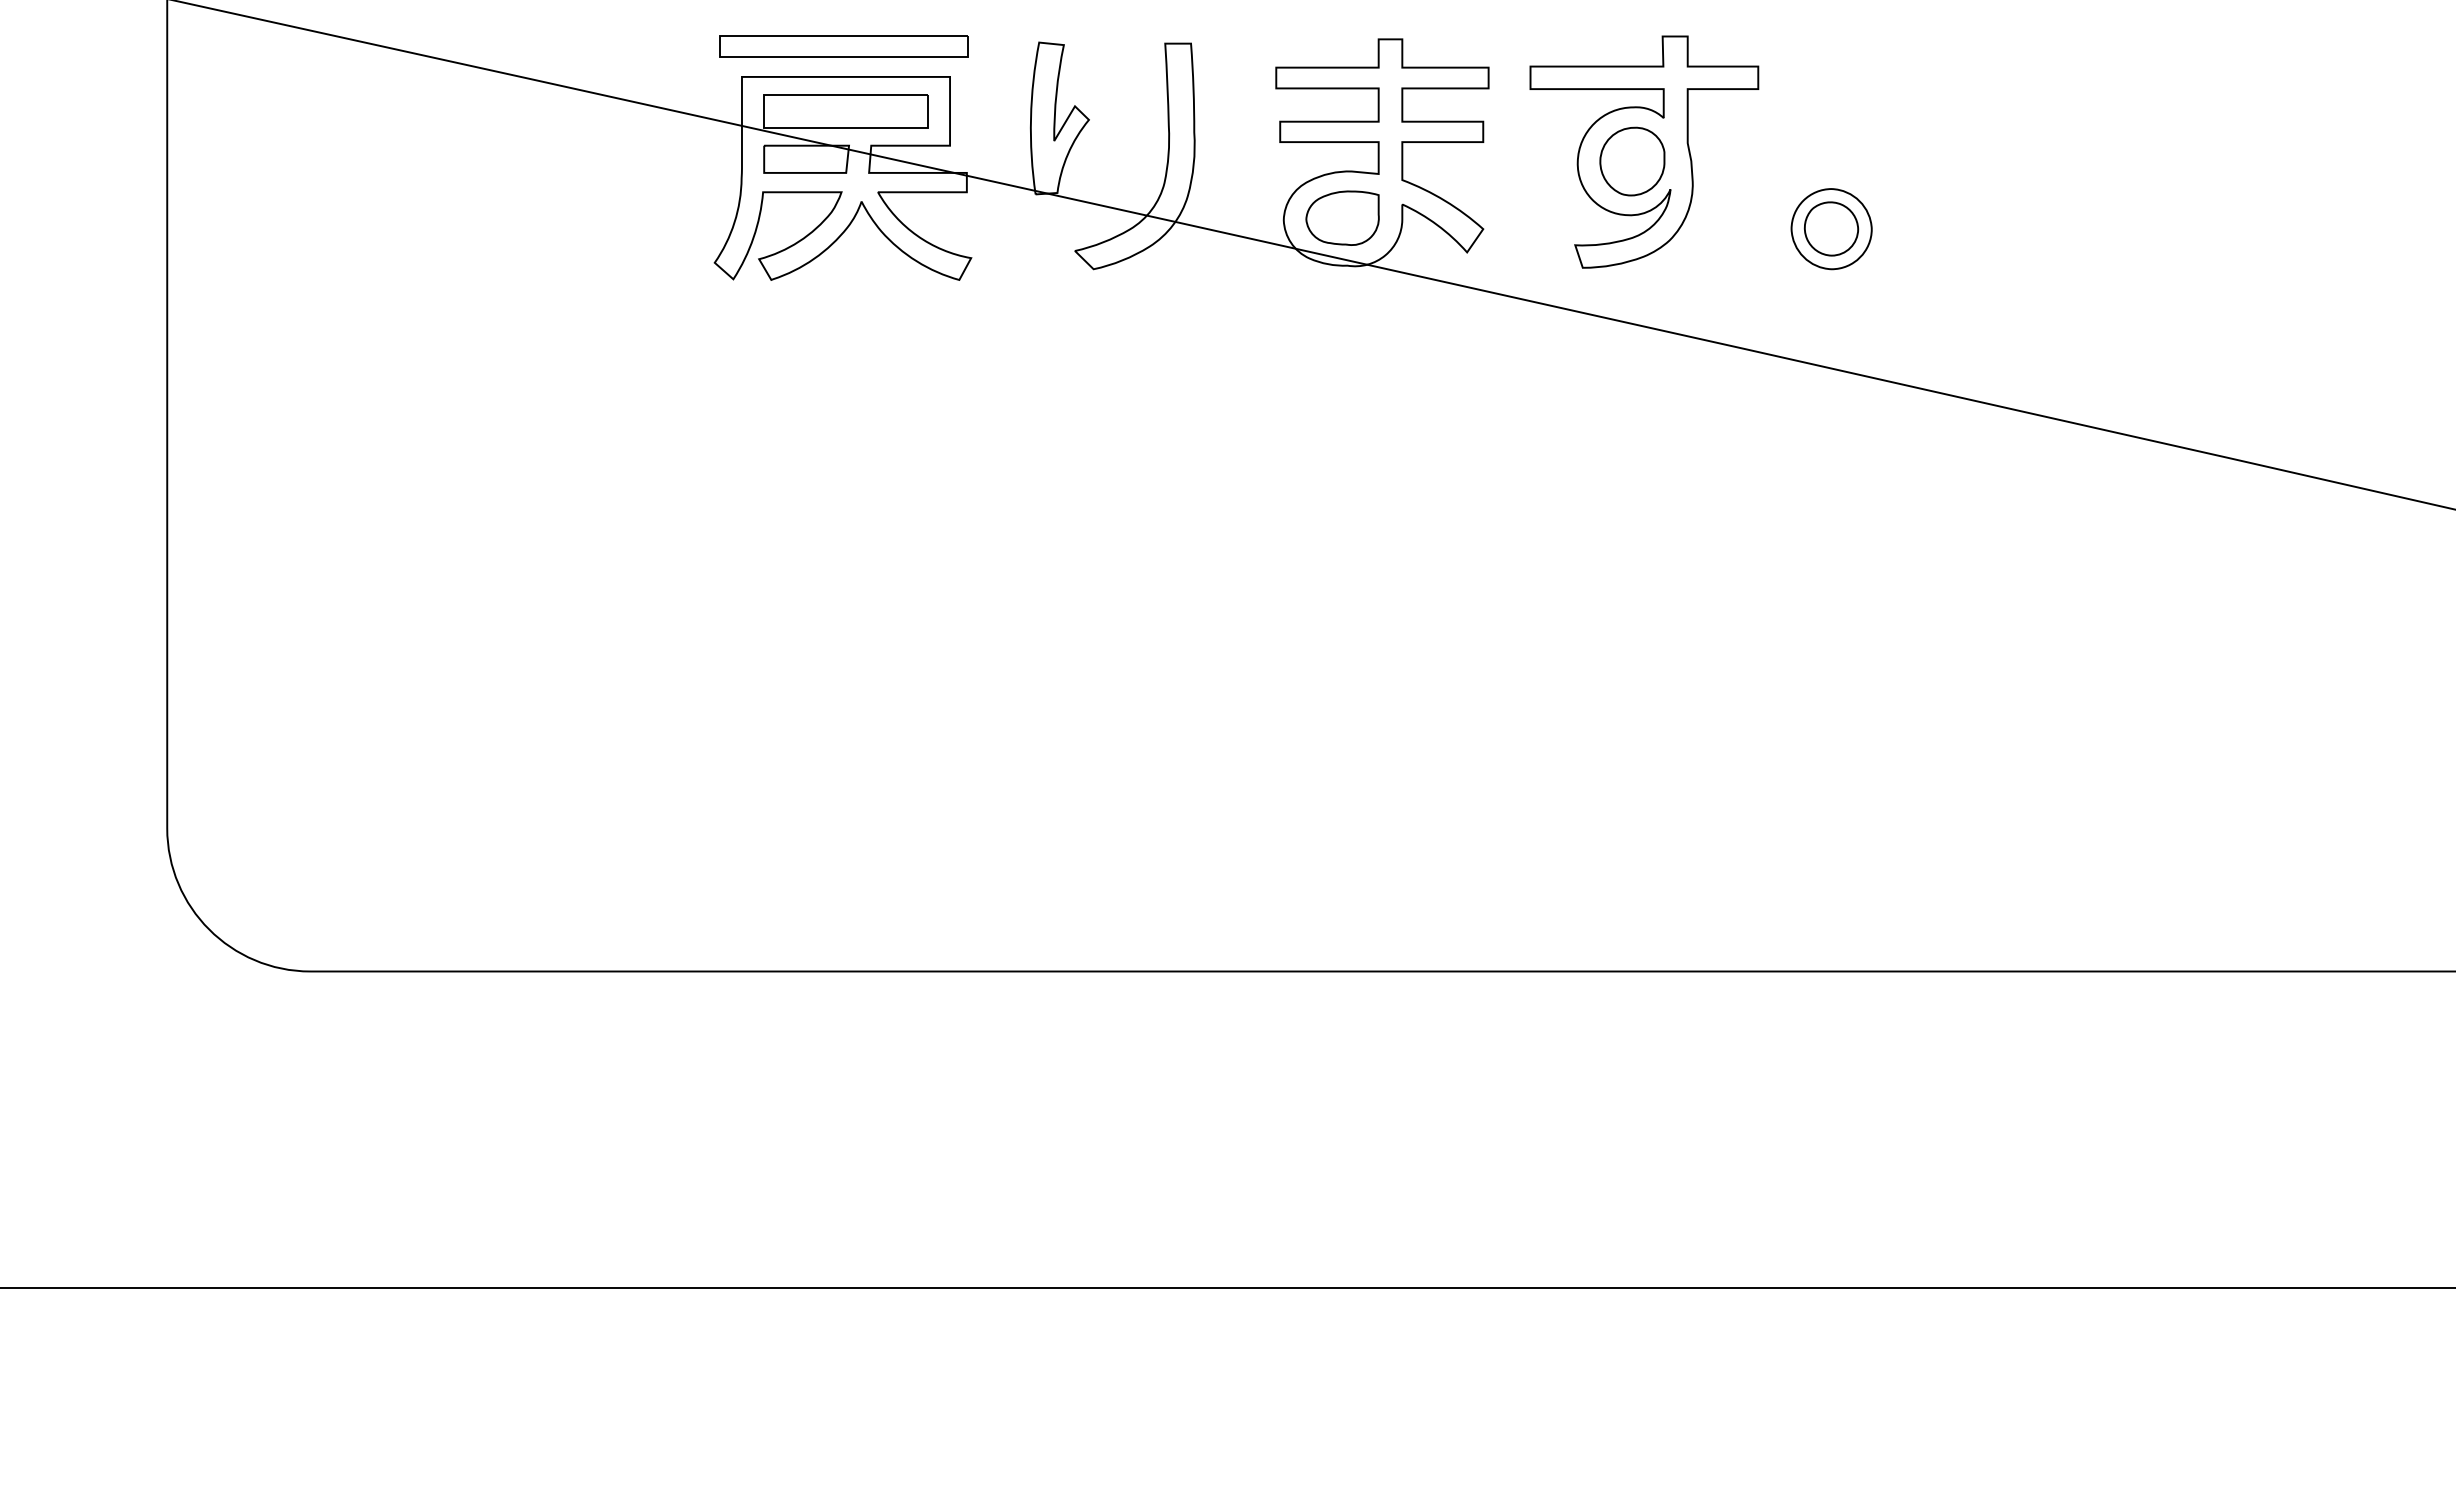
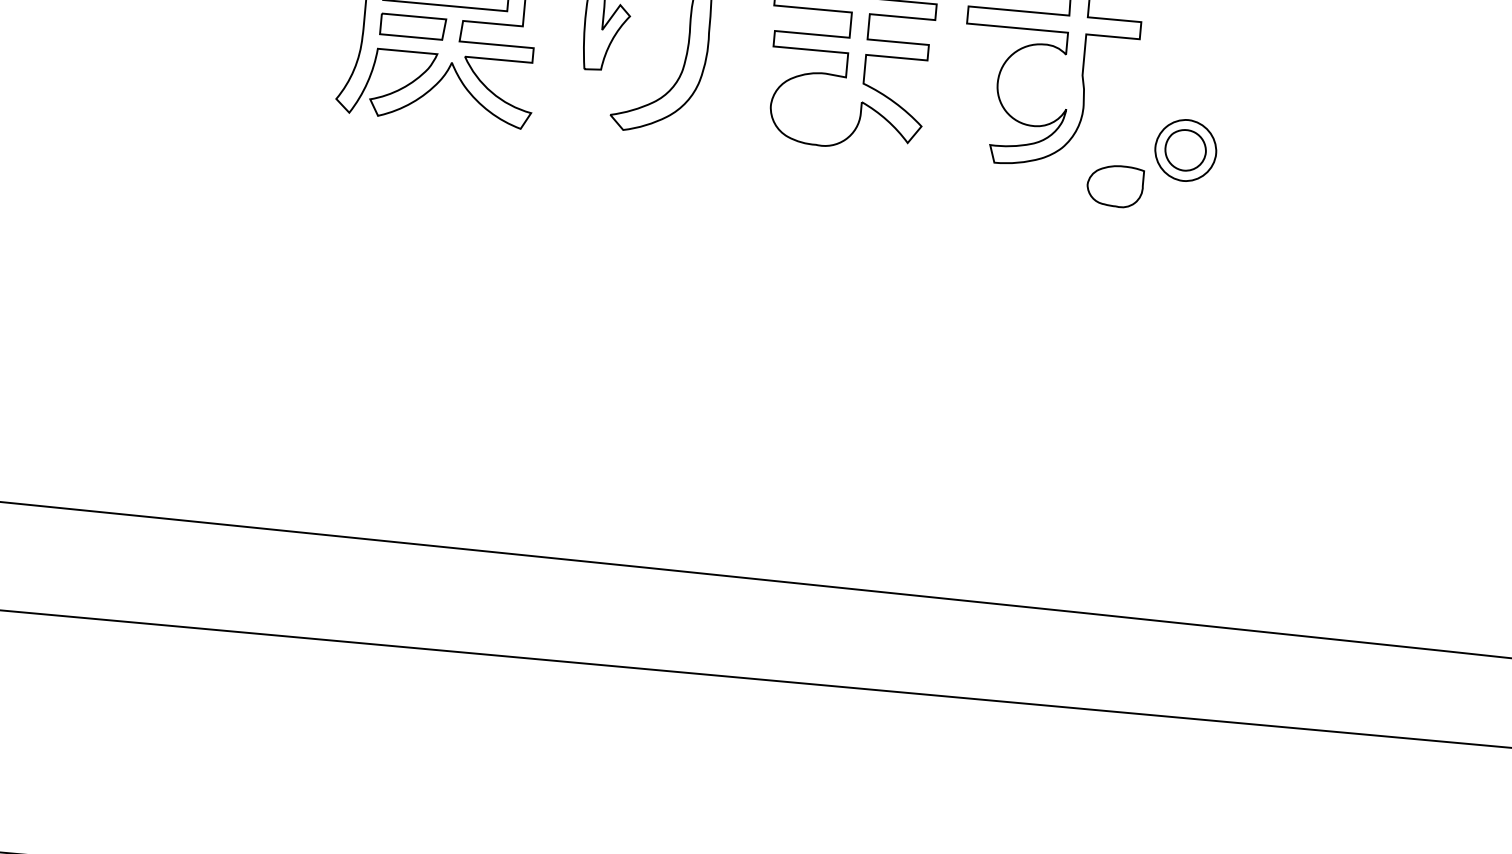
part: (1632, 161) -> (1039, 85), removed
part: (1342, 217) -> (1115, 185), moved

